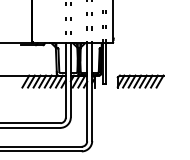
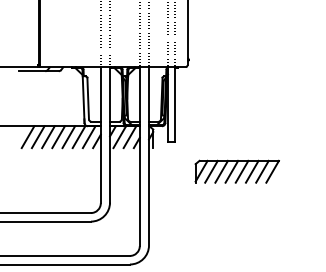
part: (140, 81) -> (236, 171), moved

